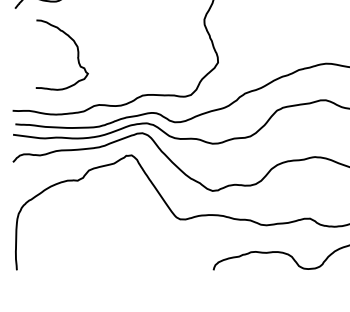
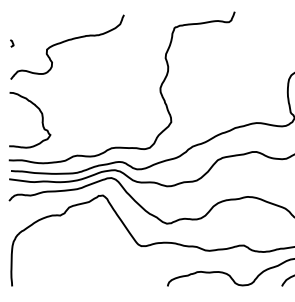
curve: (76, 55) -> (41, 120), moved

